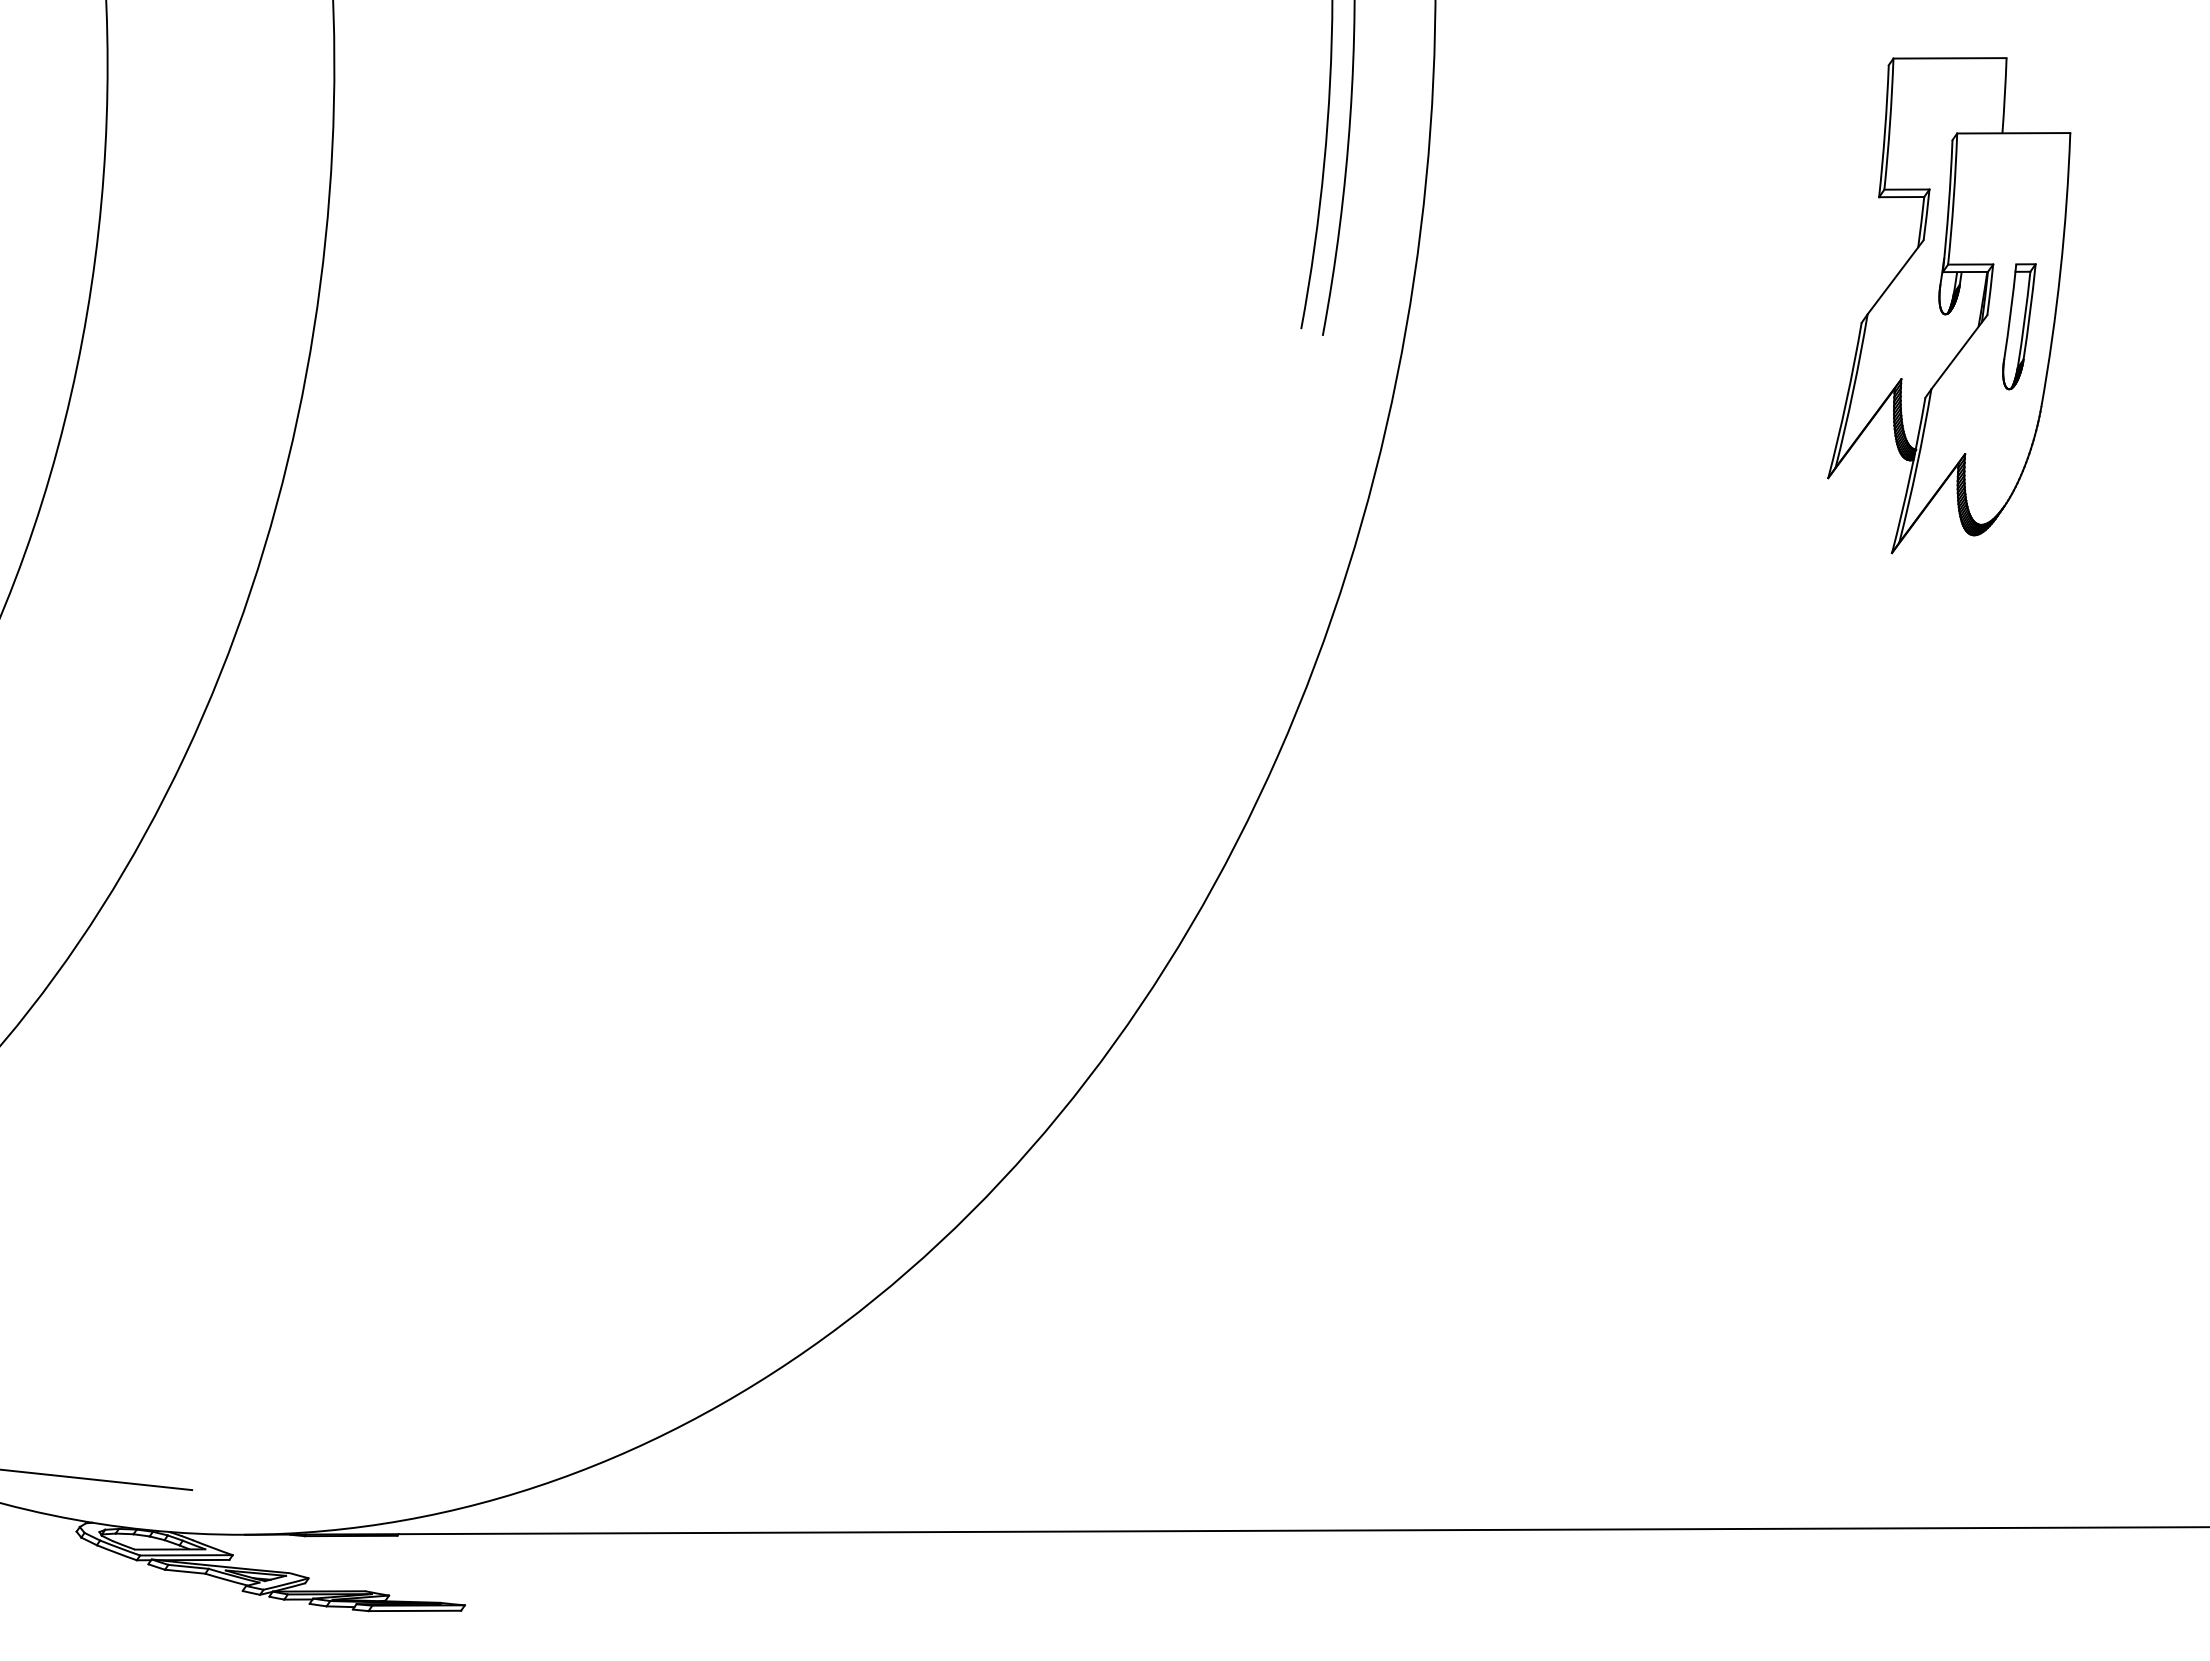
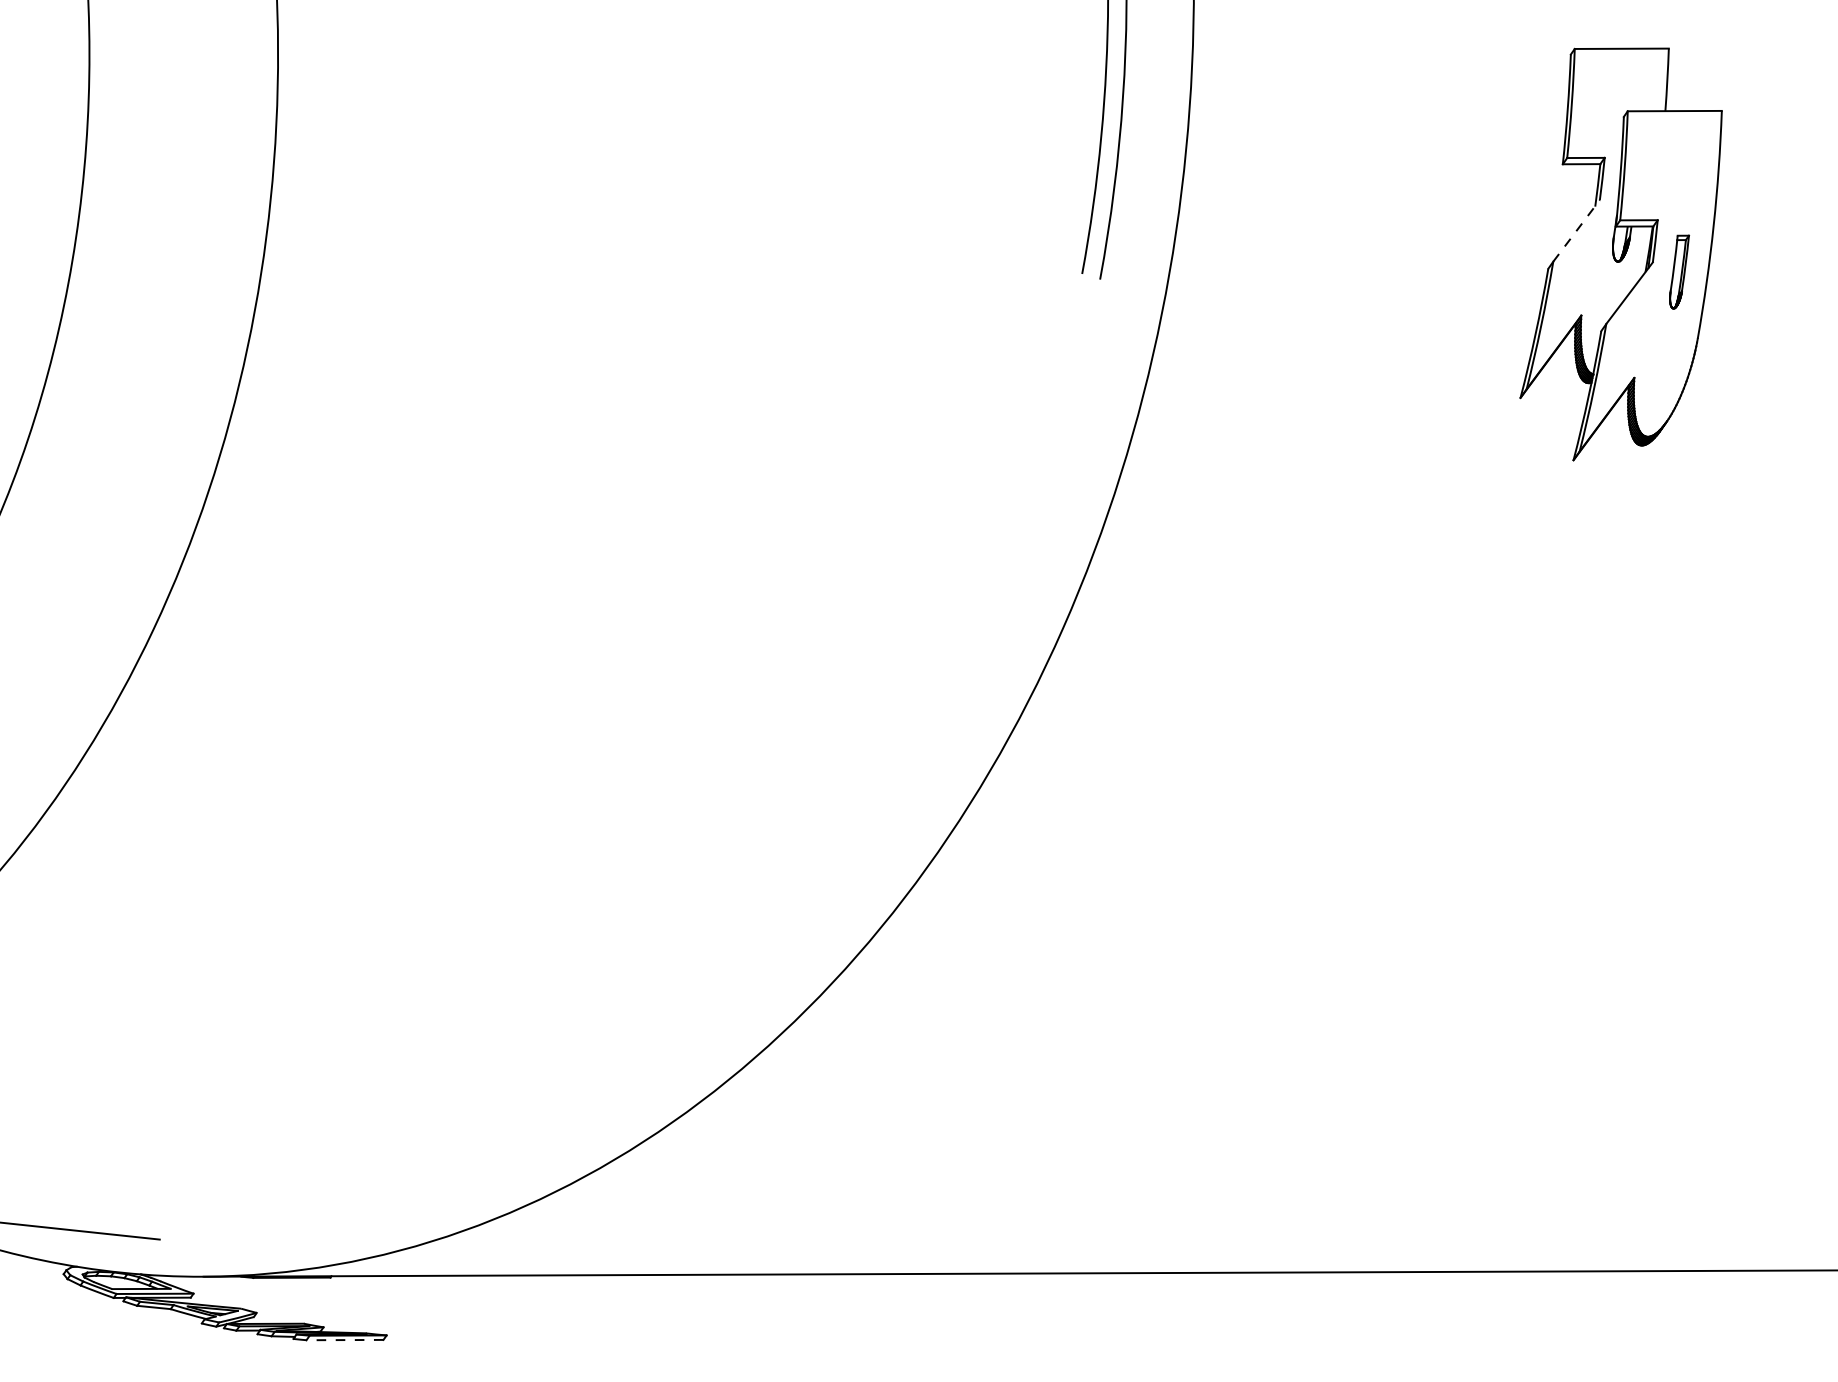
line: (1895, 276) -> (1576, 230), solid -> dashed
part: (2019, 326) -> (1679, 271), size x0.7
line: (414, 1610) -> (344, 1339), solid -> dashed

